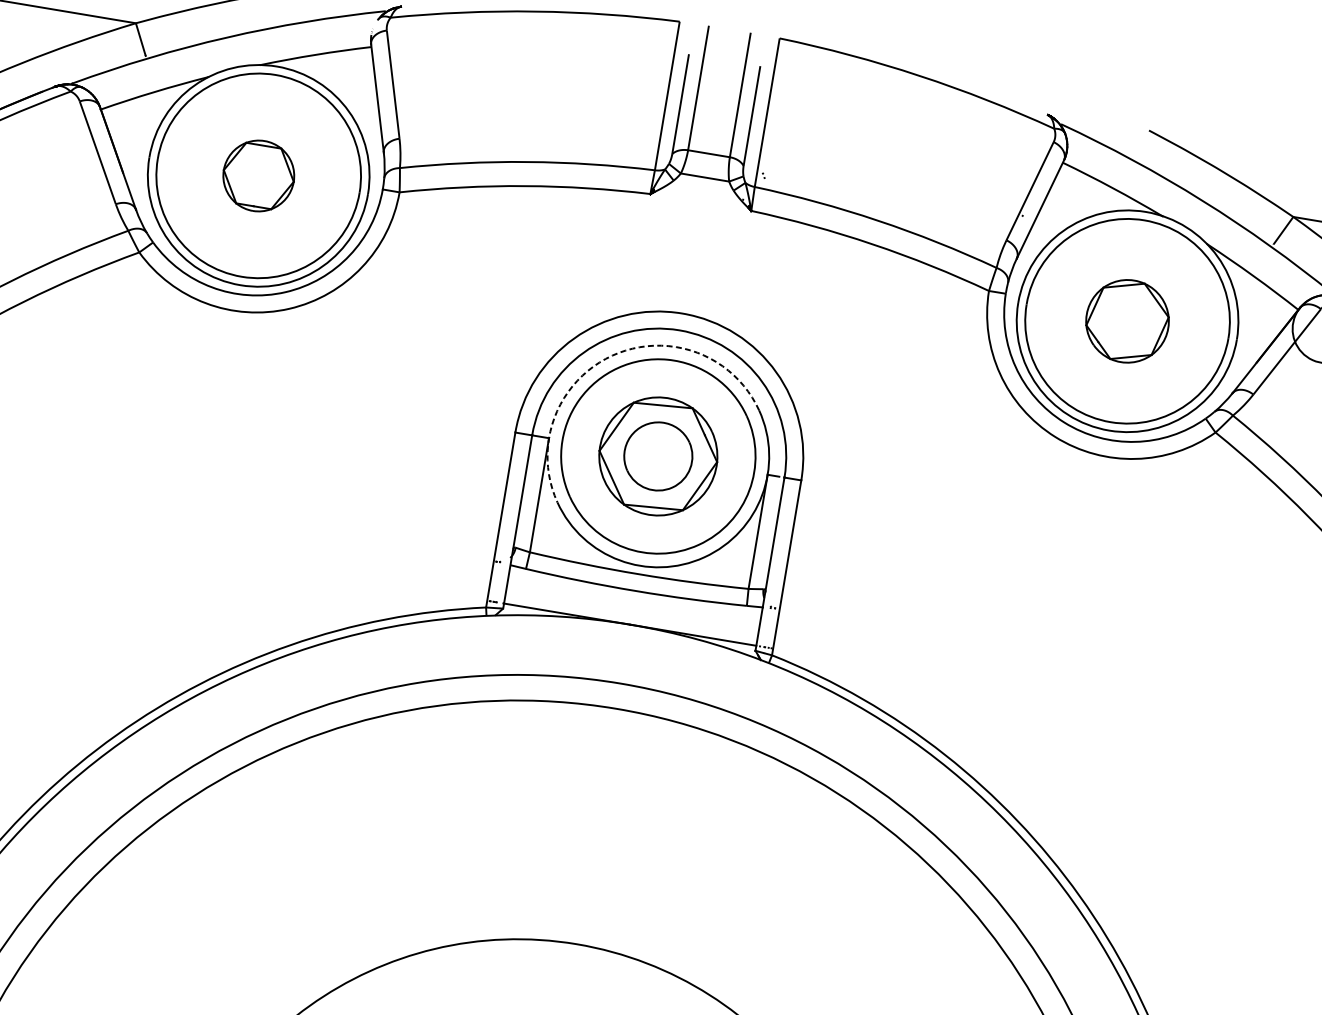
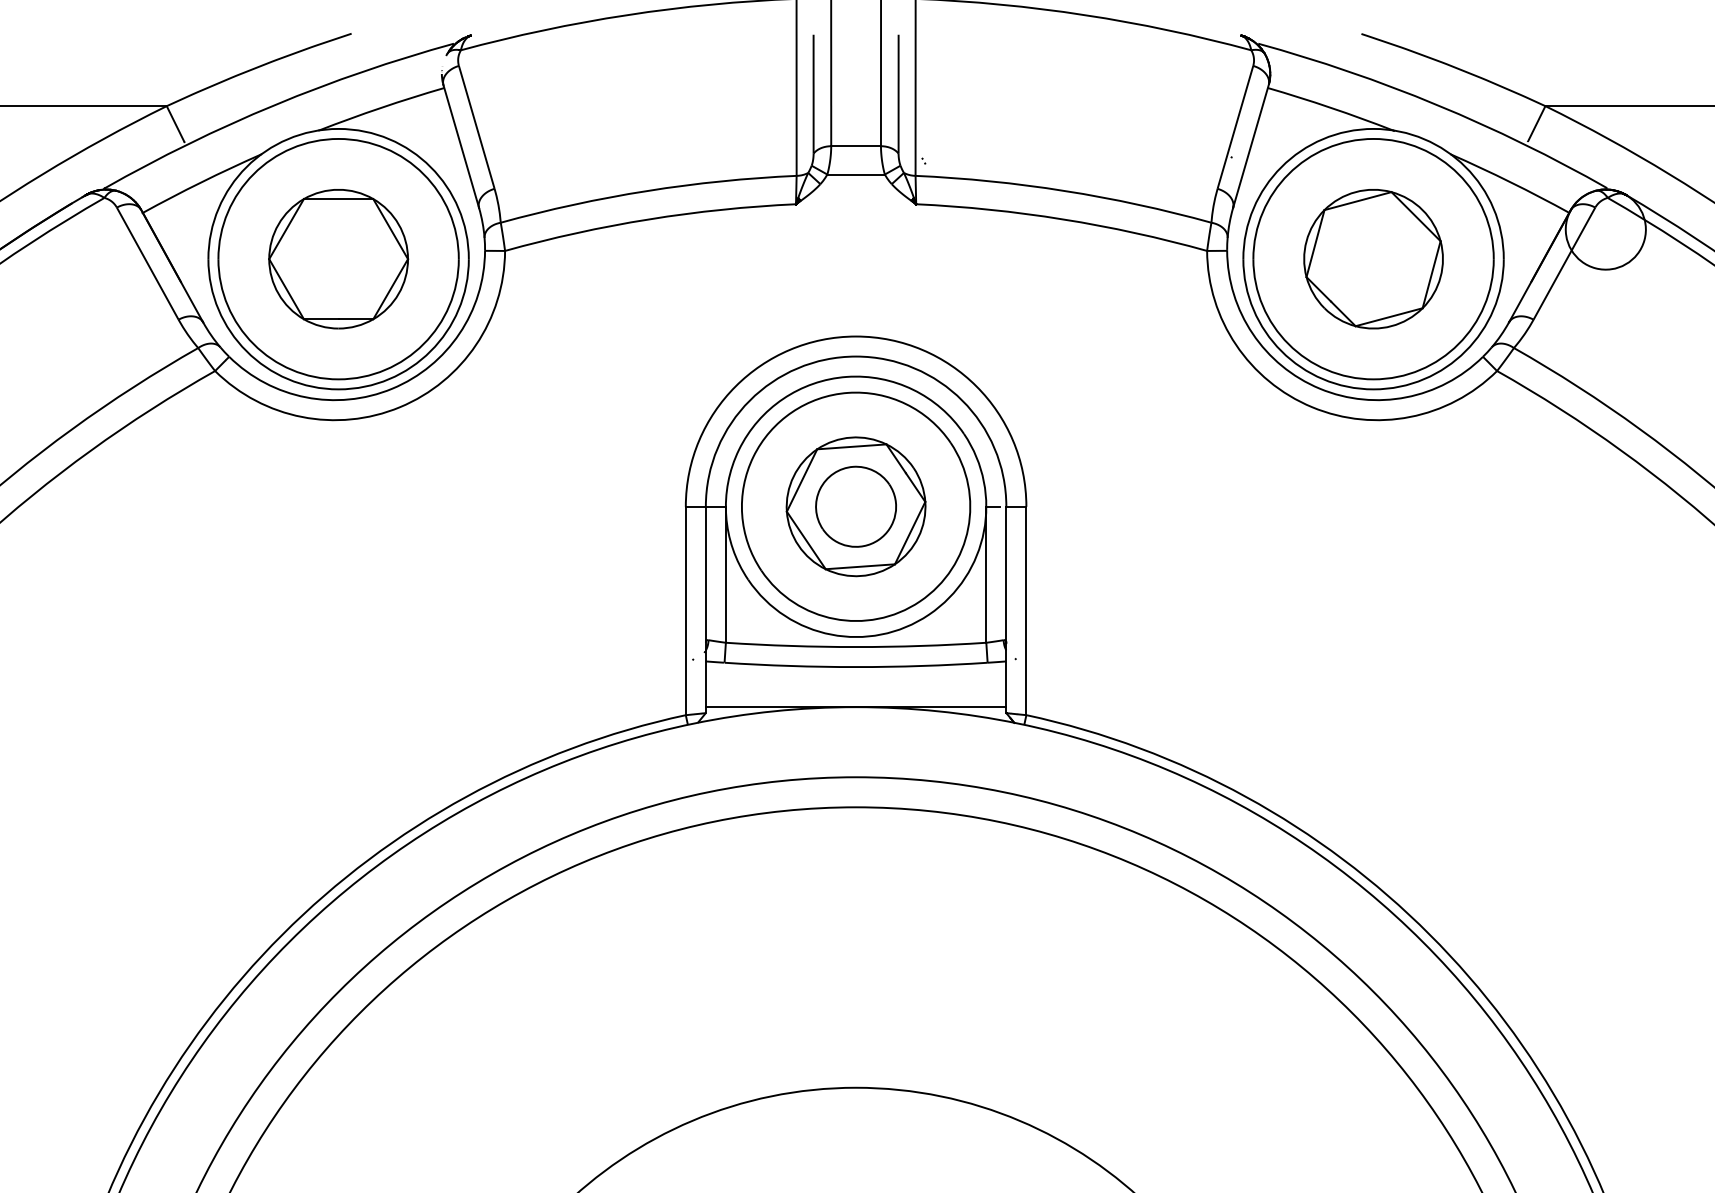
part: (258, 176) -> (338, 259), size x1.67
part: (1127, 321) -> (1373, 259), size x1.43
arc: (612, 355) -> (783, 398), dashed -> solid

